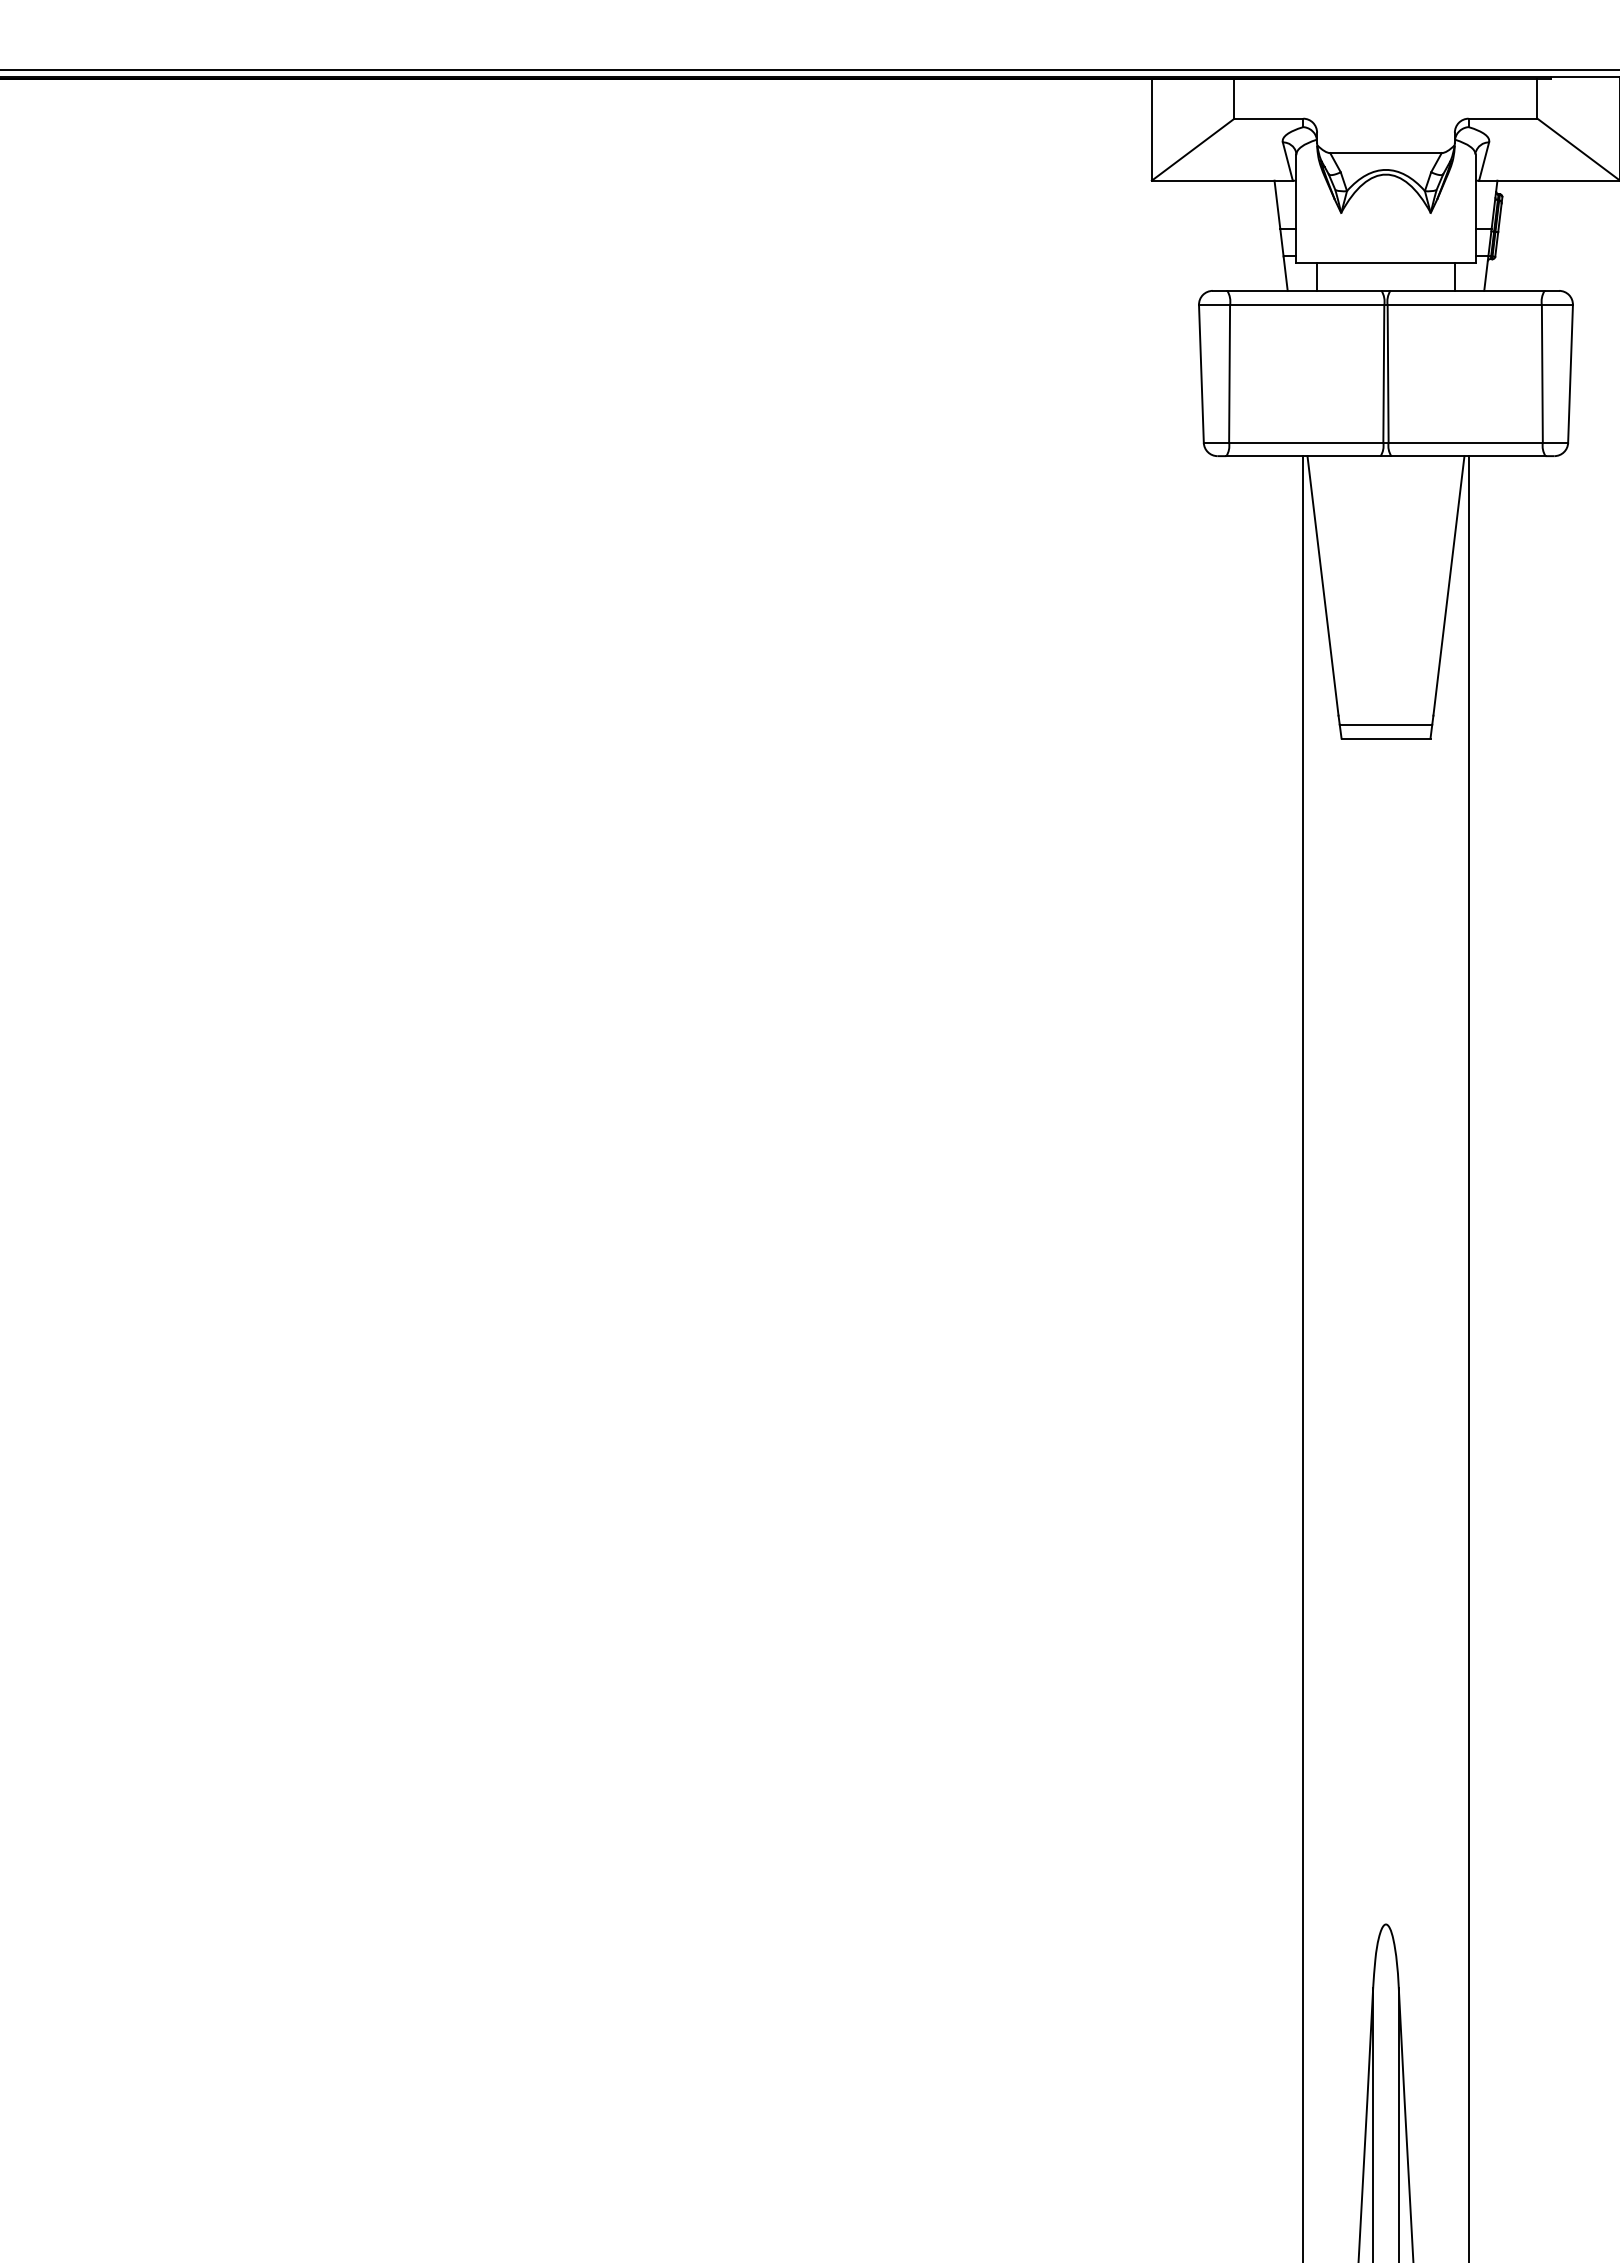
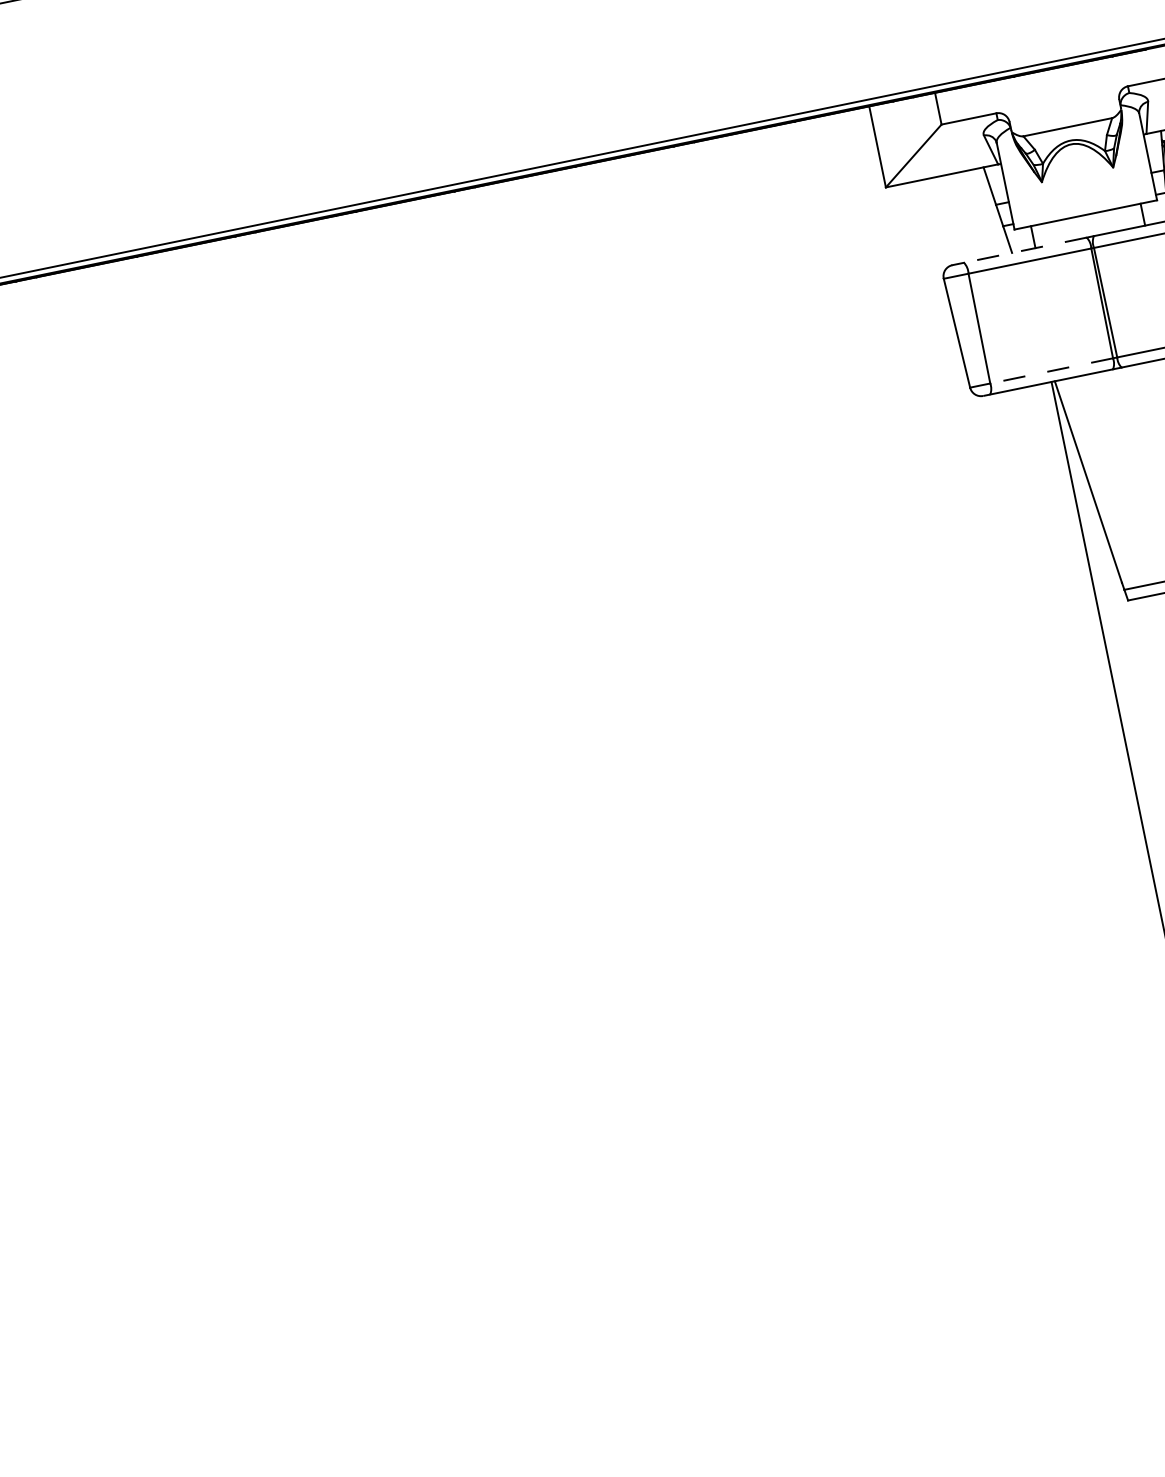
line: (1303, 290) -> (1024, 250), solid -> dashed
line: (1305, 442) -> (1051, 370), solid -> dashed

